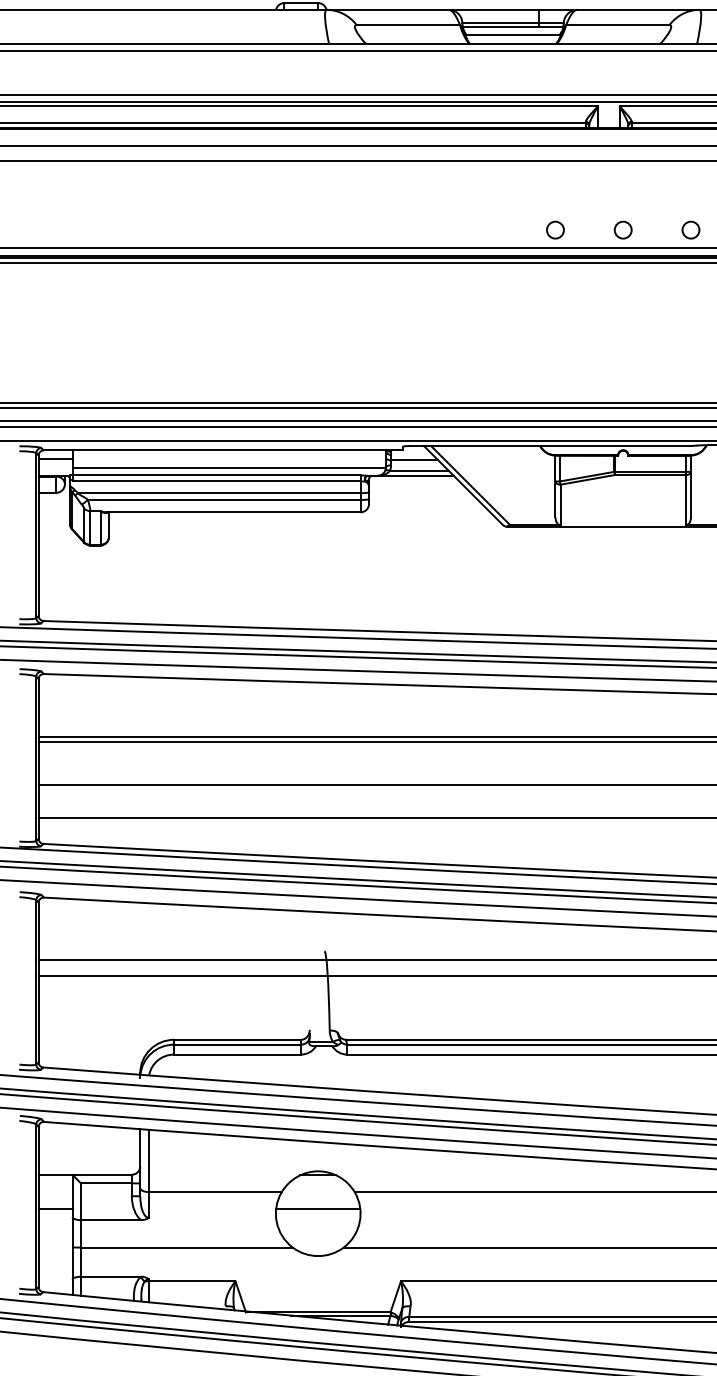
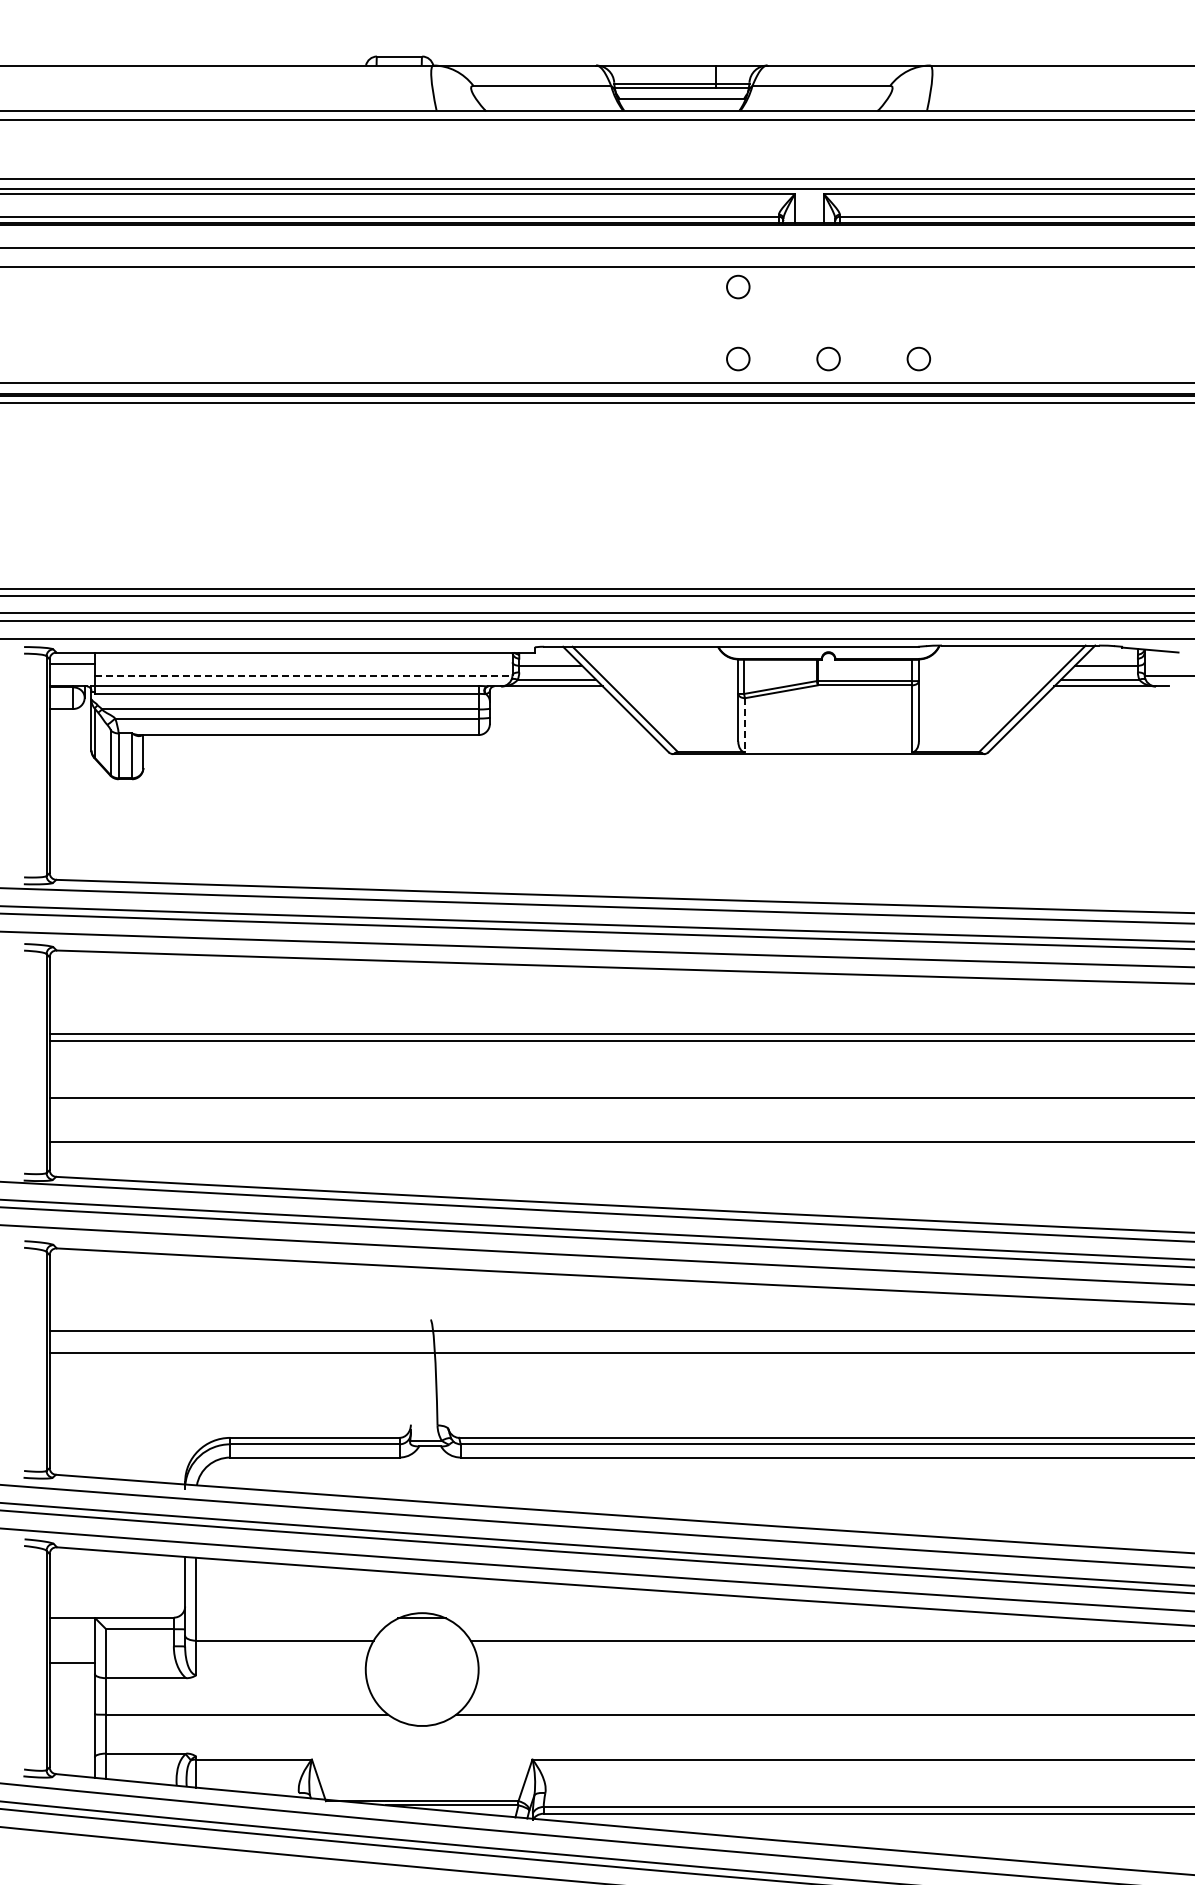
circle: (555, 175) -> (738, 286), added
line: (229, 468) -> (303, 676), solid -> dashed
line: (560, 505) -> (745, 725), solid -> dashed
line: (318, 1209) -> (422, 1663), removed

